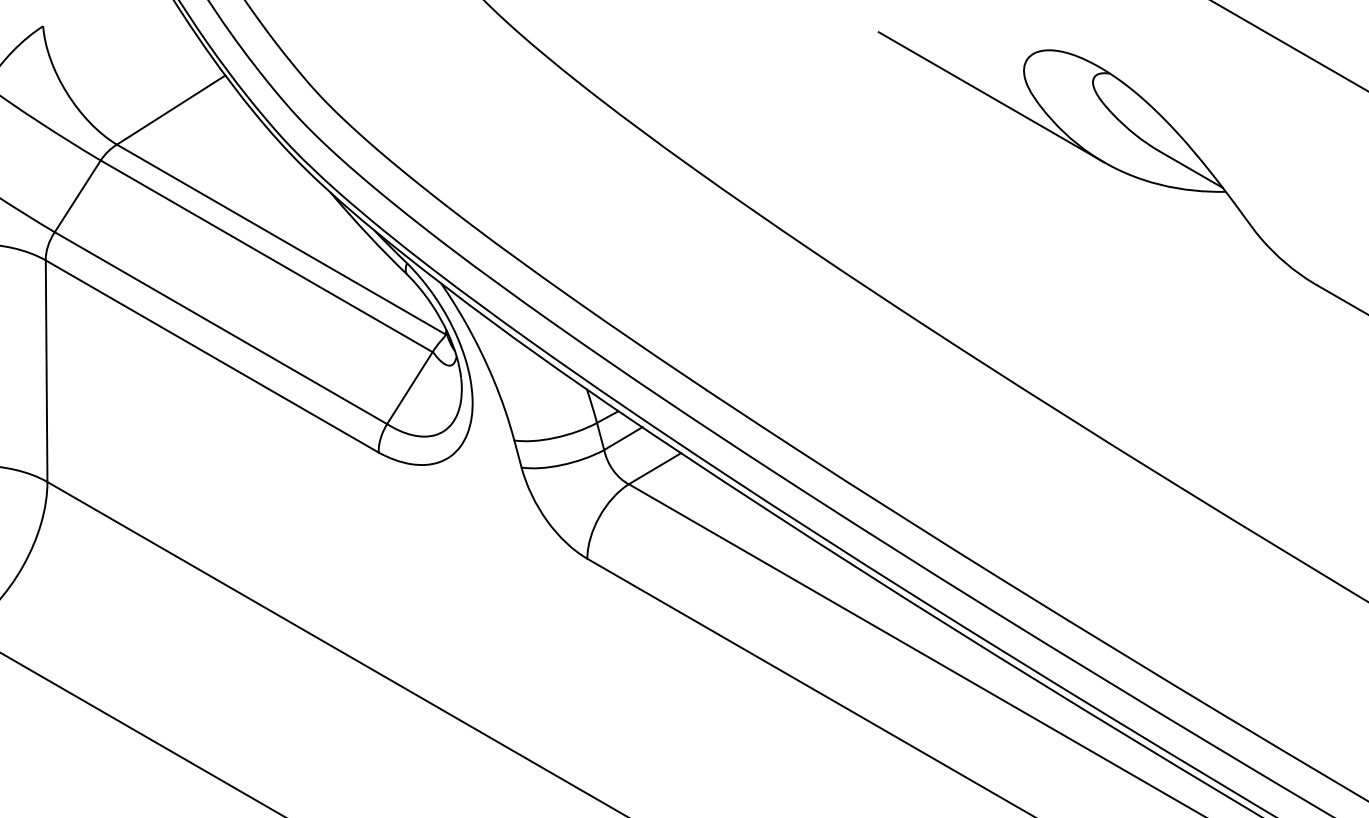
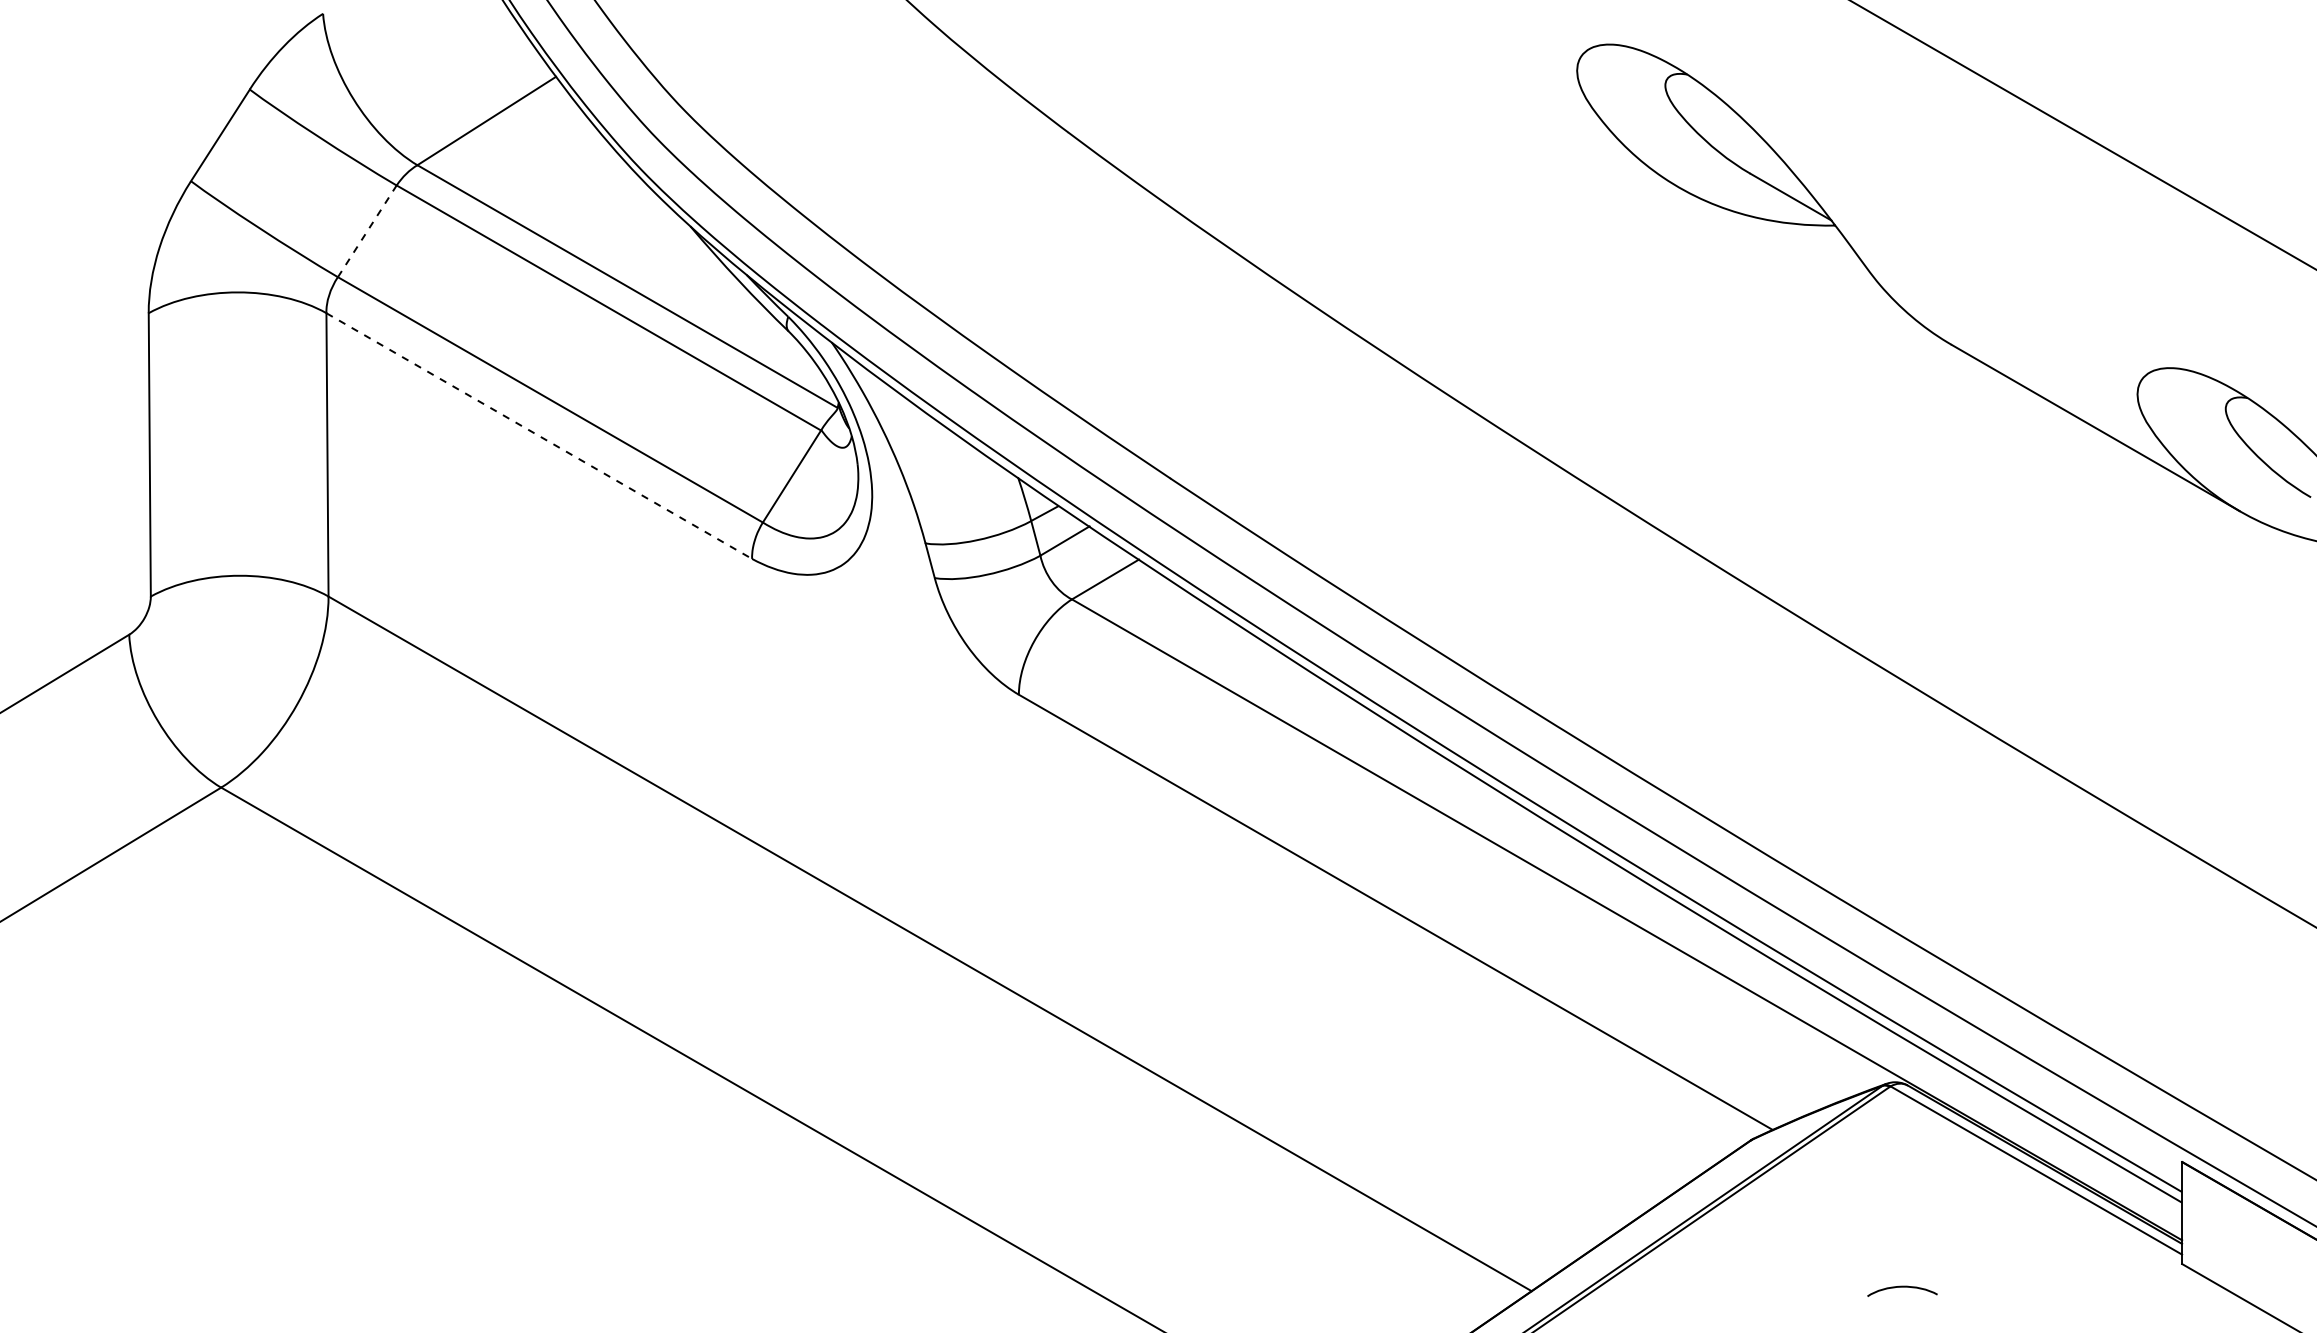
line: (991, 97) -> (1535, 104), removed
line: (77, 195) -> (367, 230), solid -> dashed
line: (212, 356) -> (539, 436), solid -> dashed

